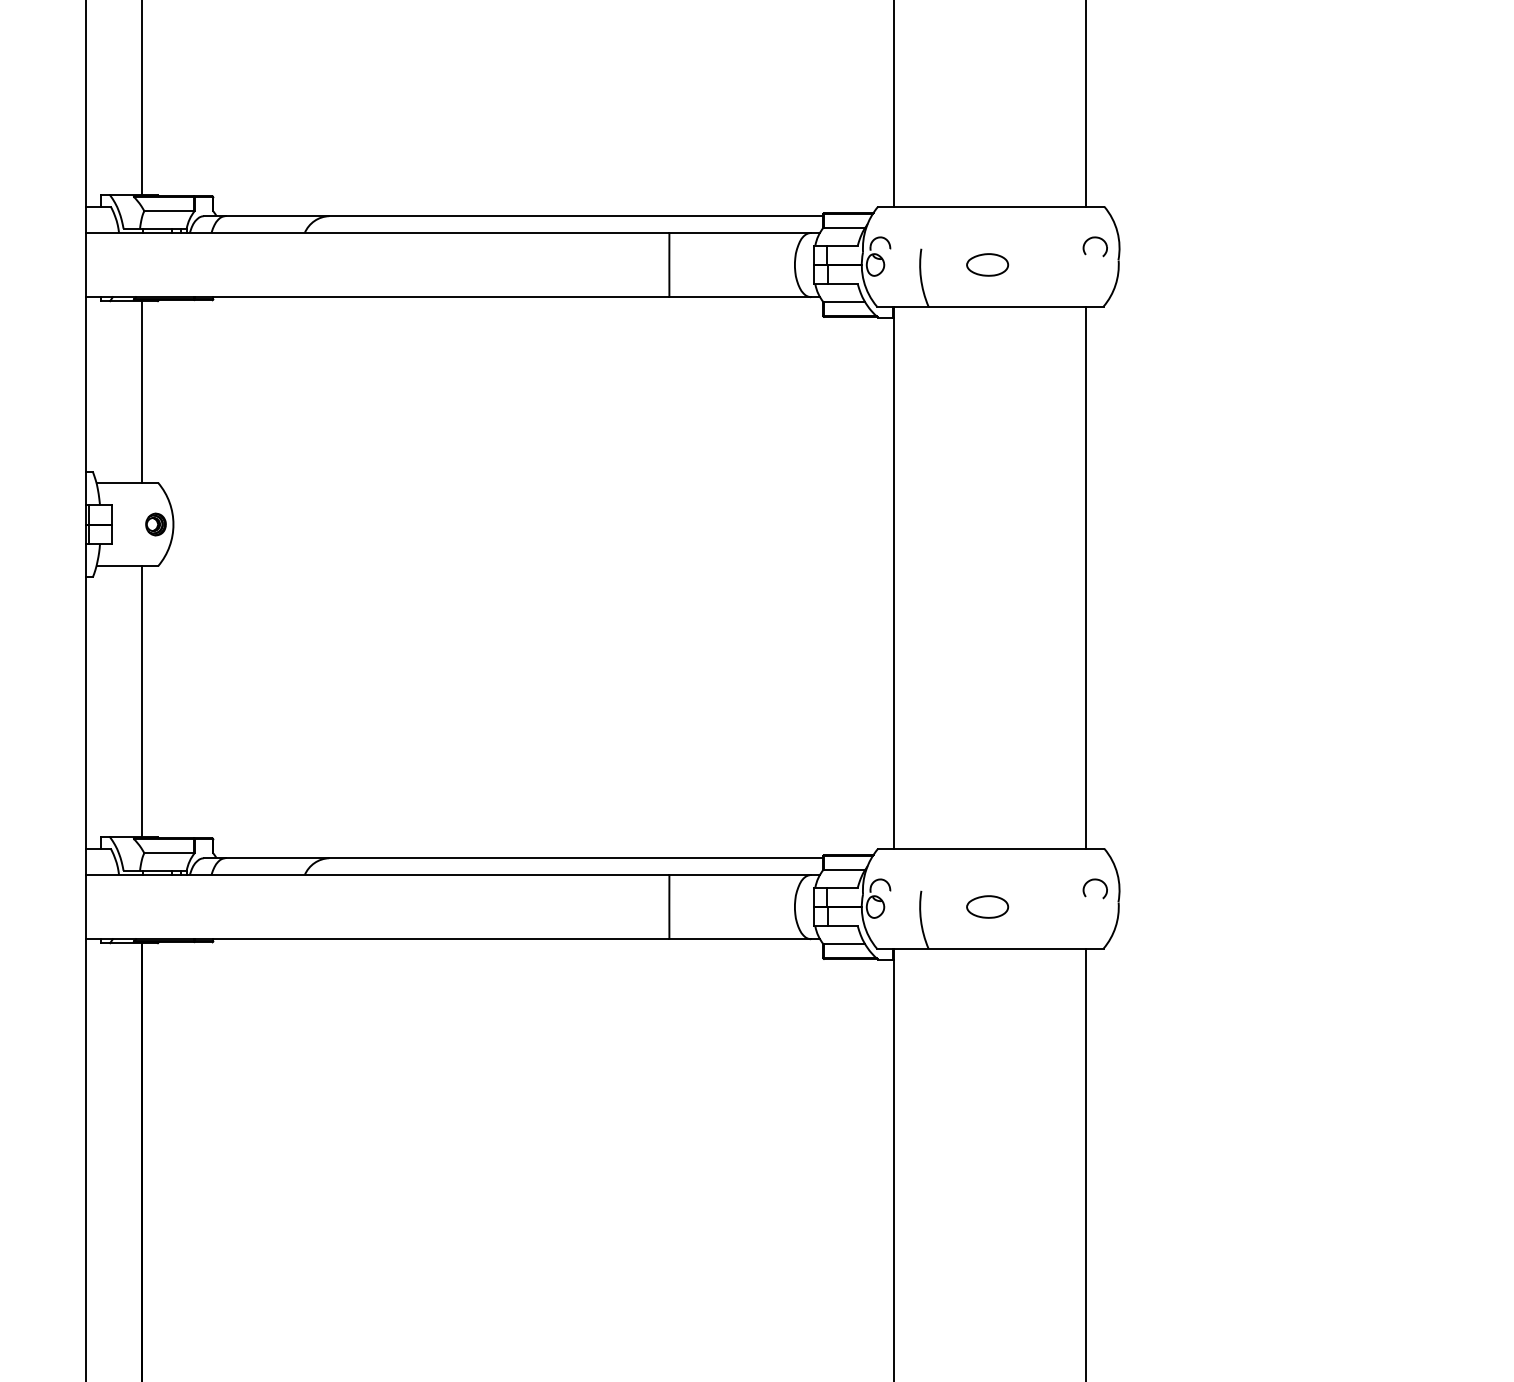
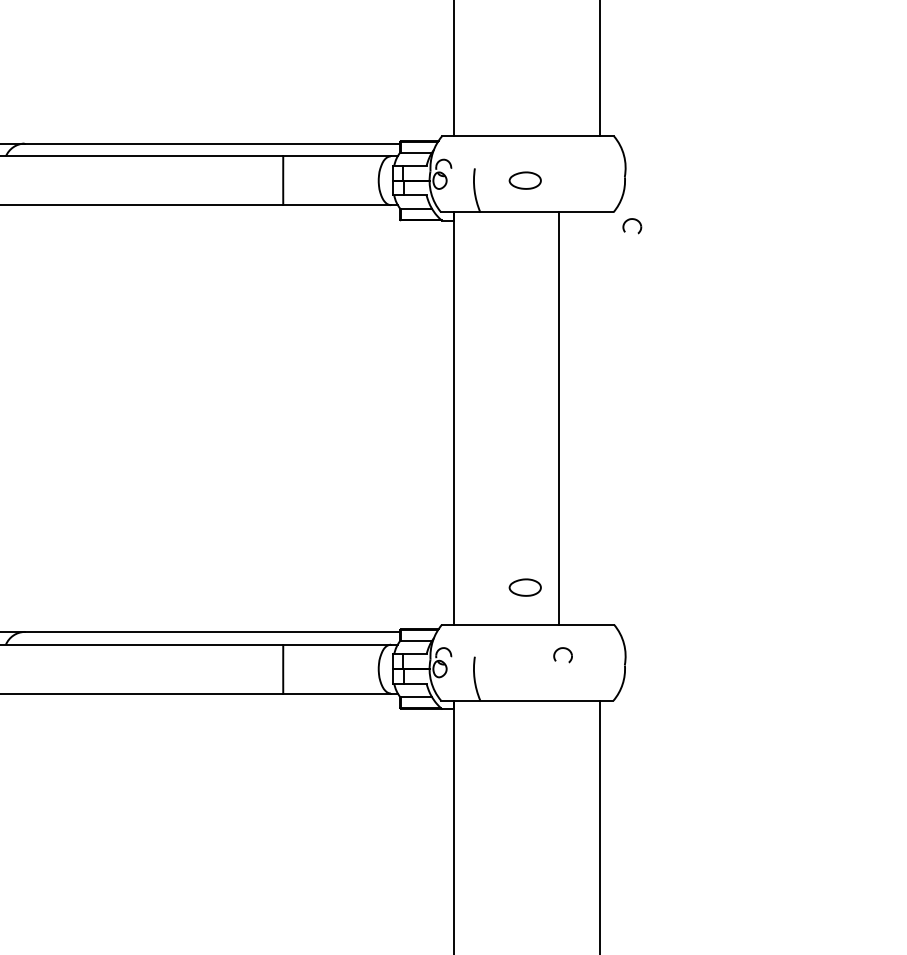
part: (1094, 238) -> (631, 219), moved
line: (1086, 577) -> (559, 418), moved
part: (1094, 880) -> (562, 648), moved
part: (987, 906) -> (525, 587), moved

